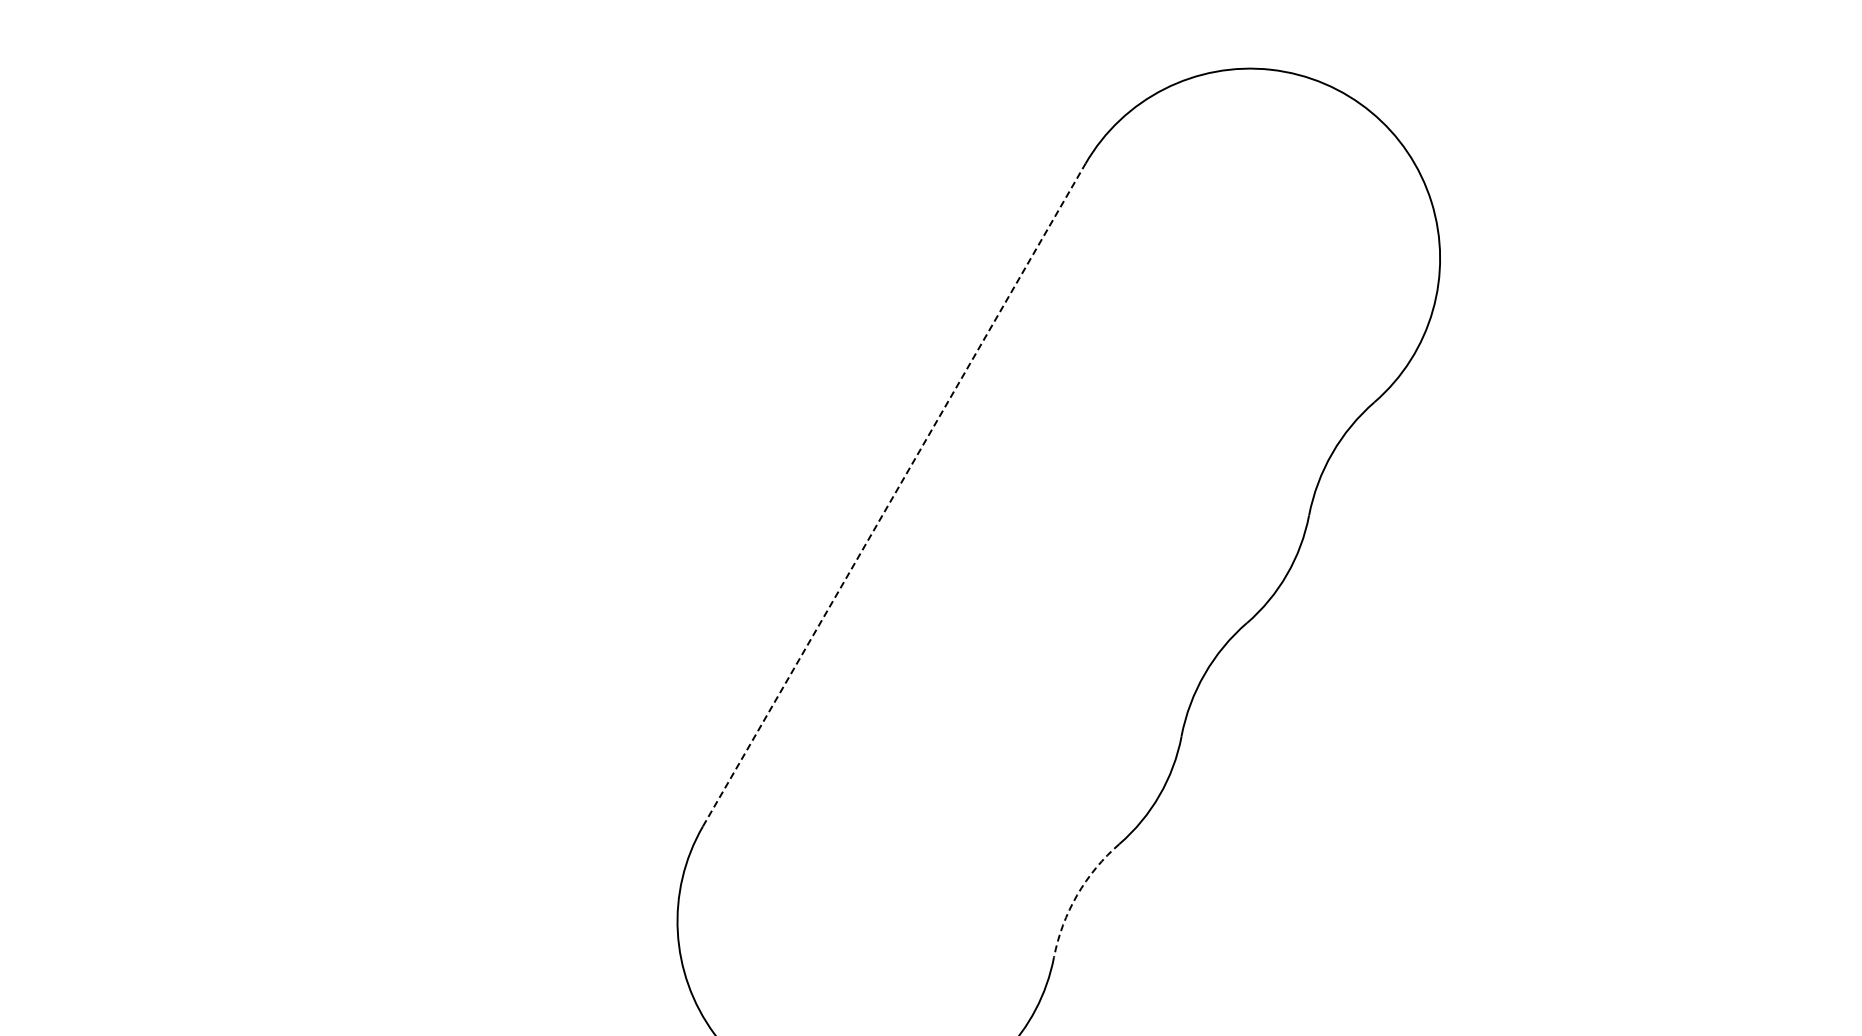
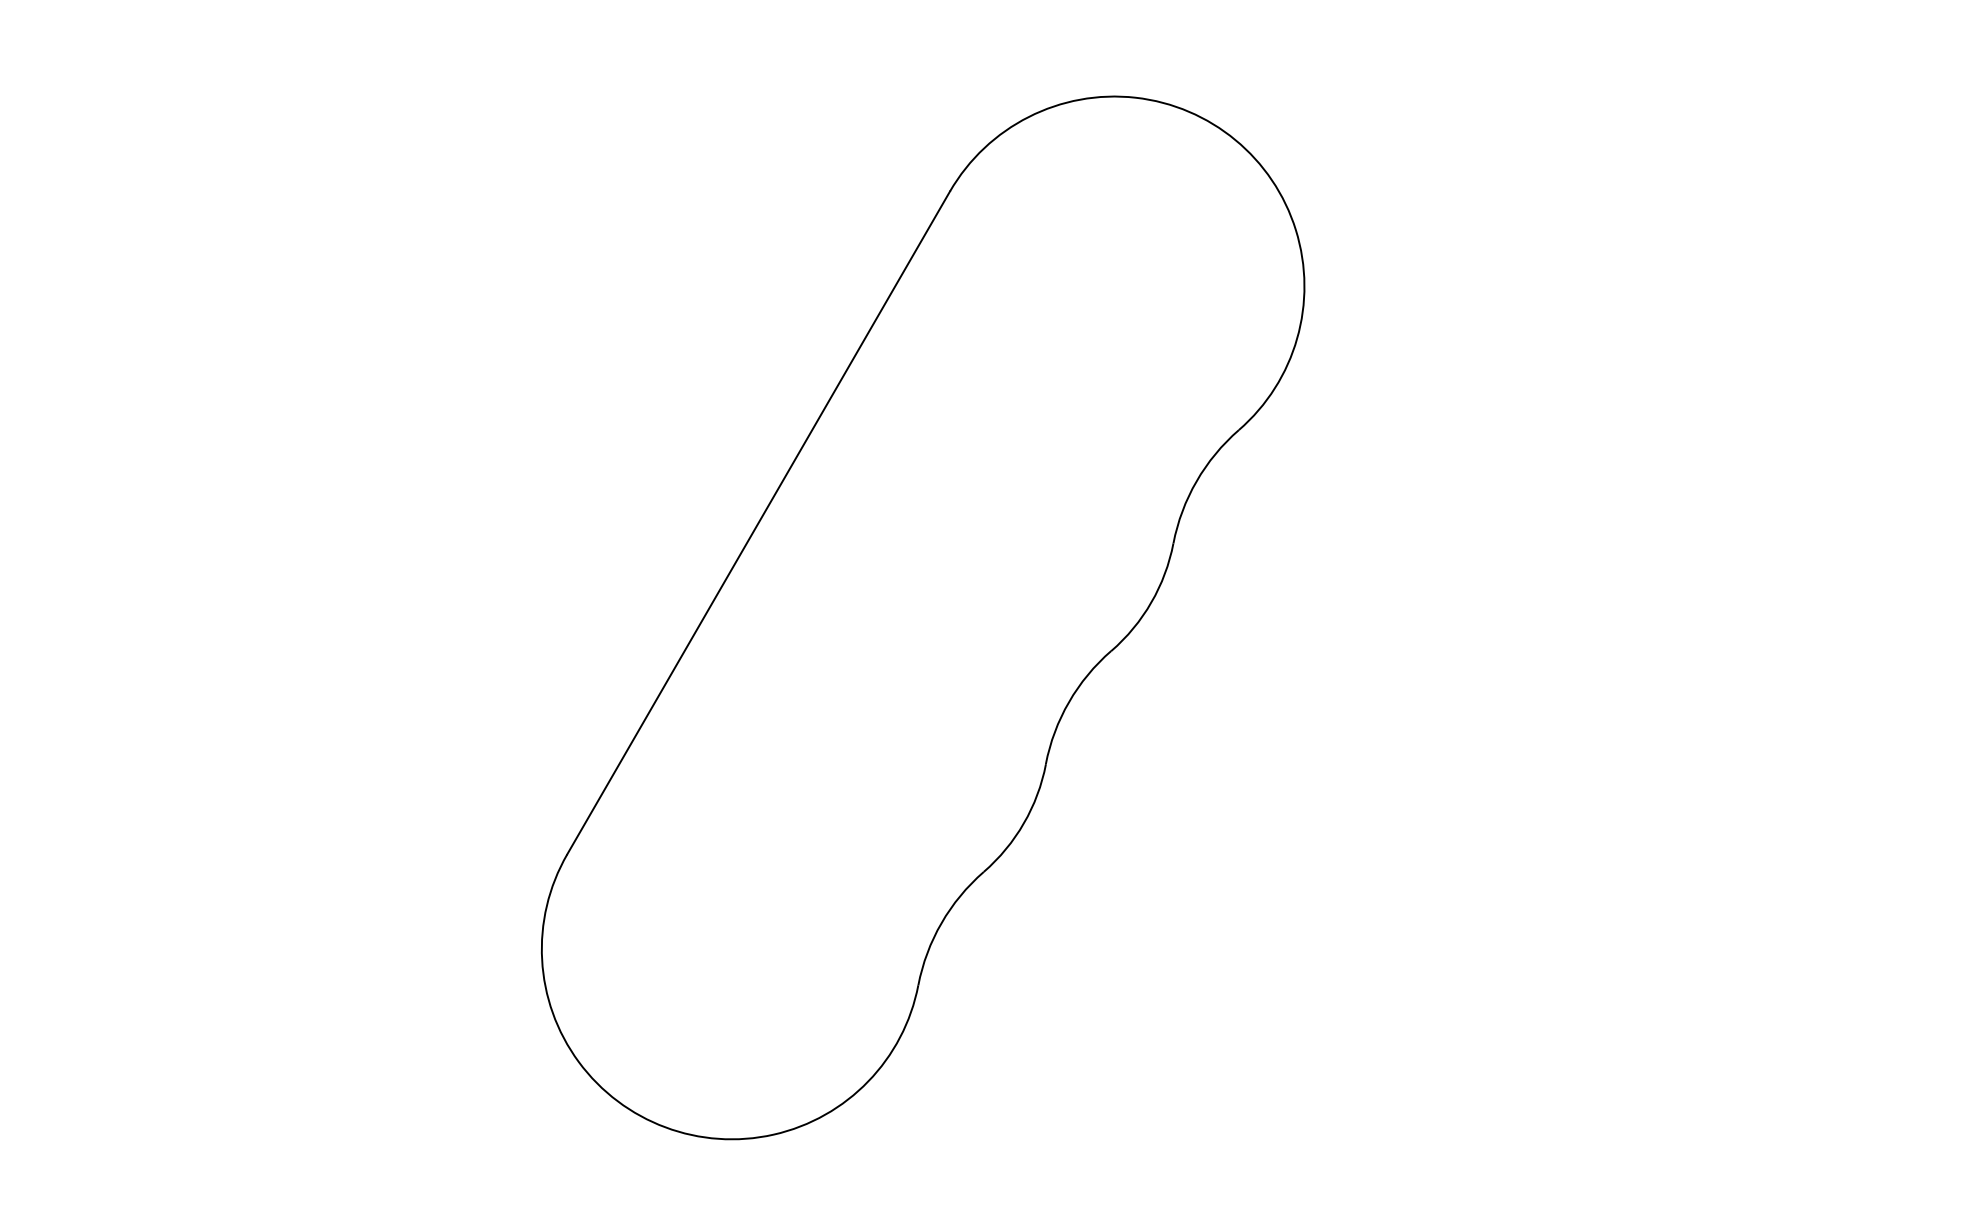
line: (894, 494) -> (758, 522), dashed -> solid
arc: (1077, 895) -> (941, 923), dashed -> solid

